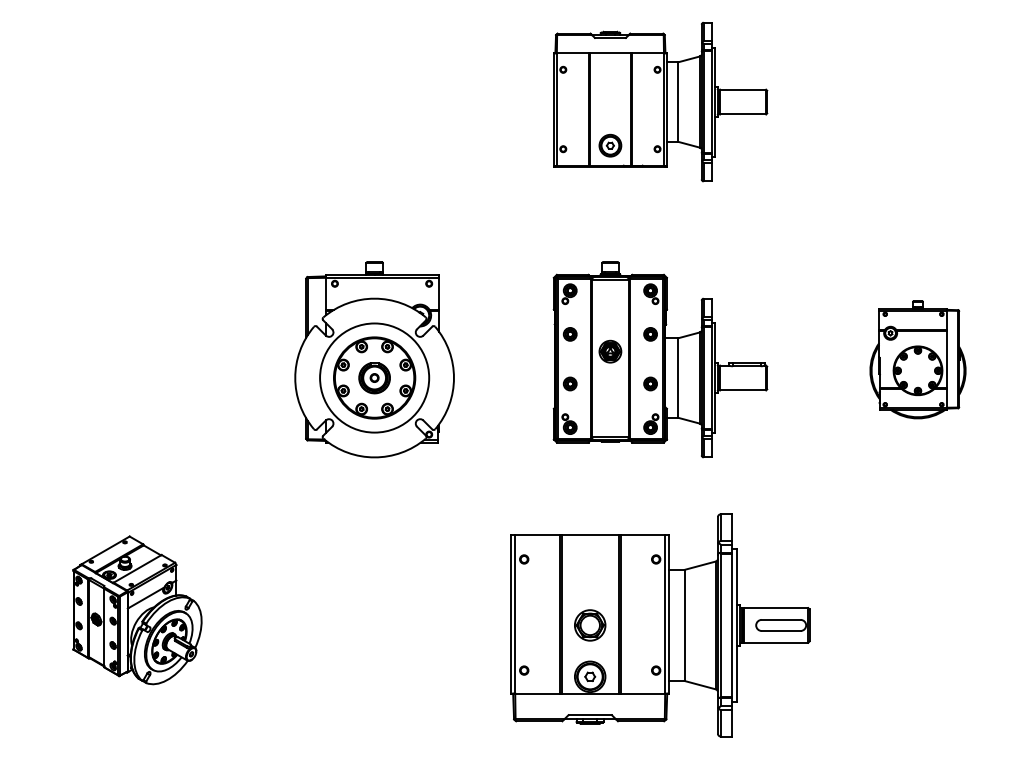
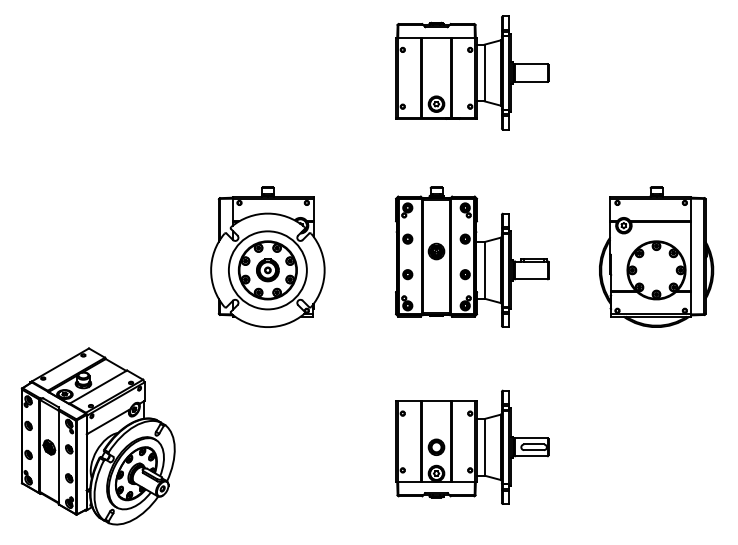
part: (917, 359) -> (656, 257), size x1.67
part: (137, 610) -> (98, 436), size x1.67
part: (660, 625) -> (472, 447), size x0.71

